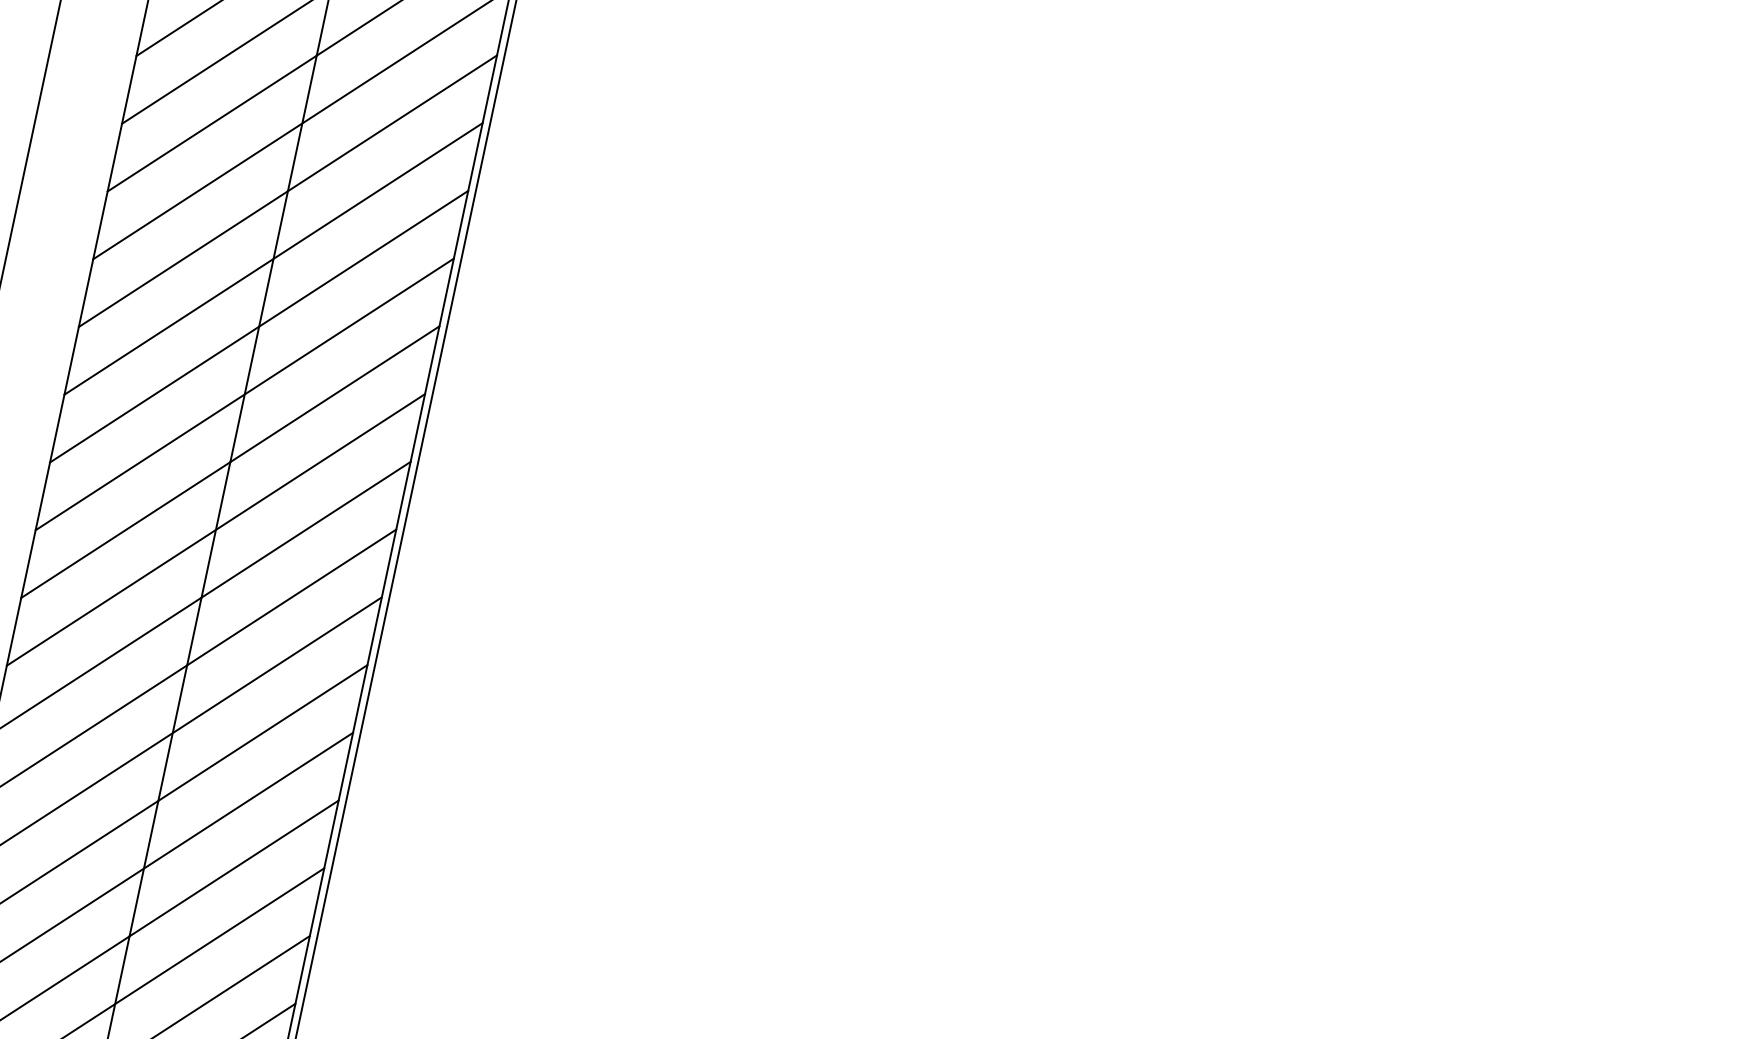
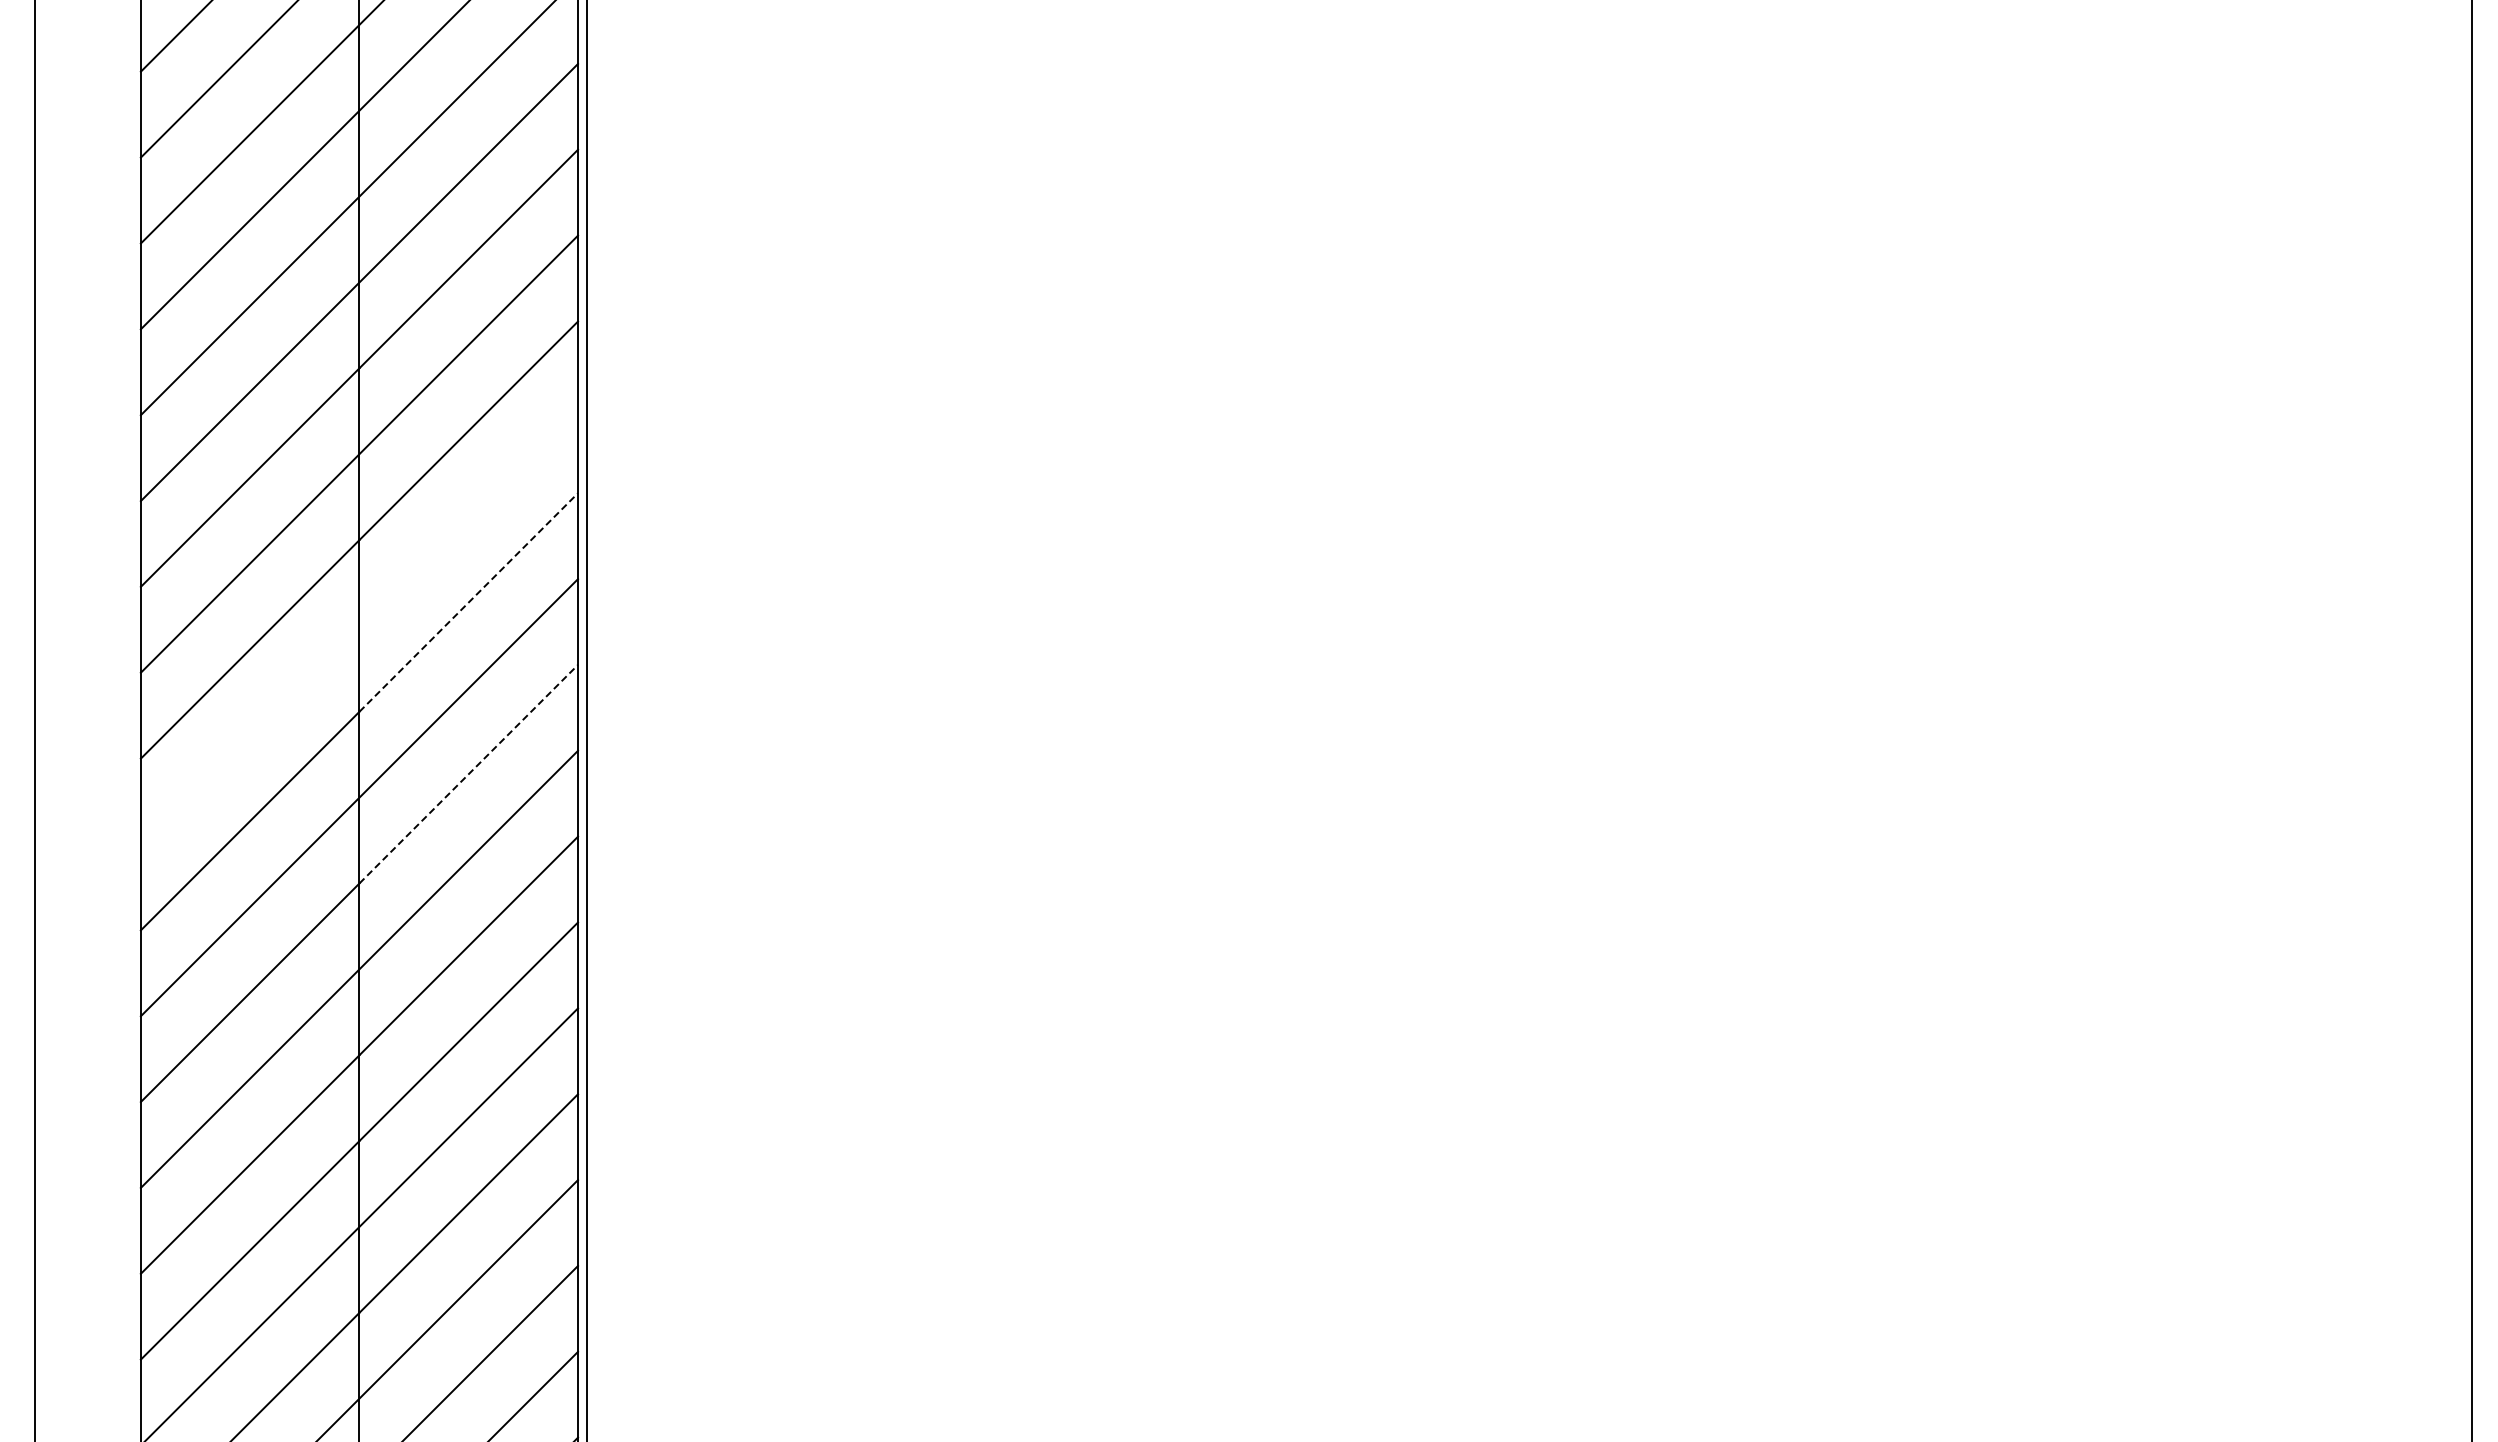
line: (273, 258) -> (359, 625), removed
line: (363, 258) -> (468, 602), solid -> dashed
line: (334, 394) -> (468, 774), solid -> dashed

